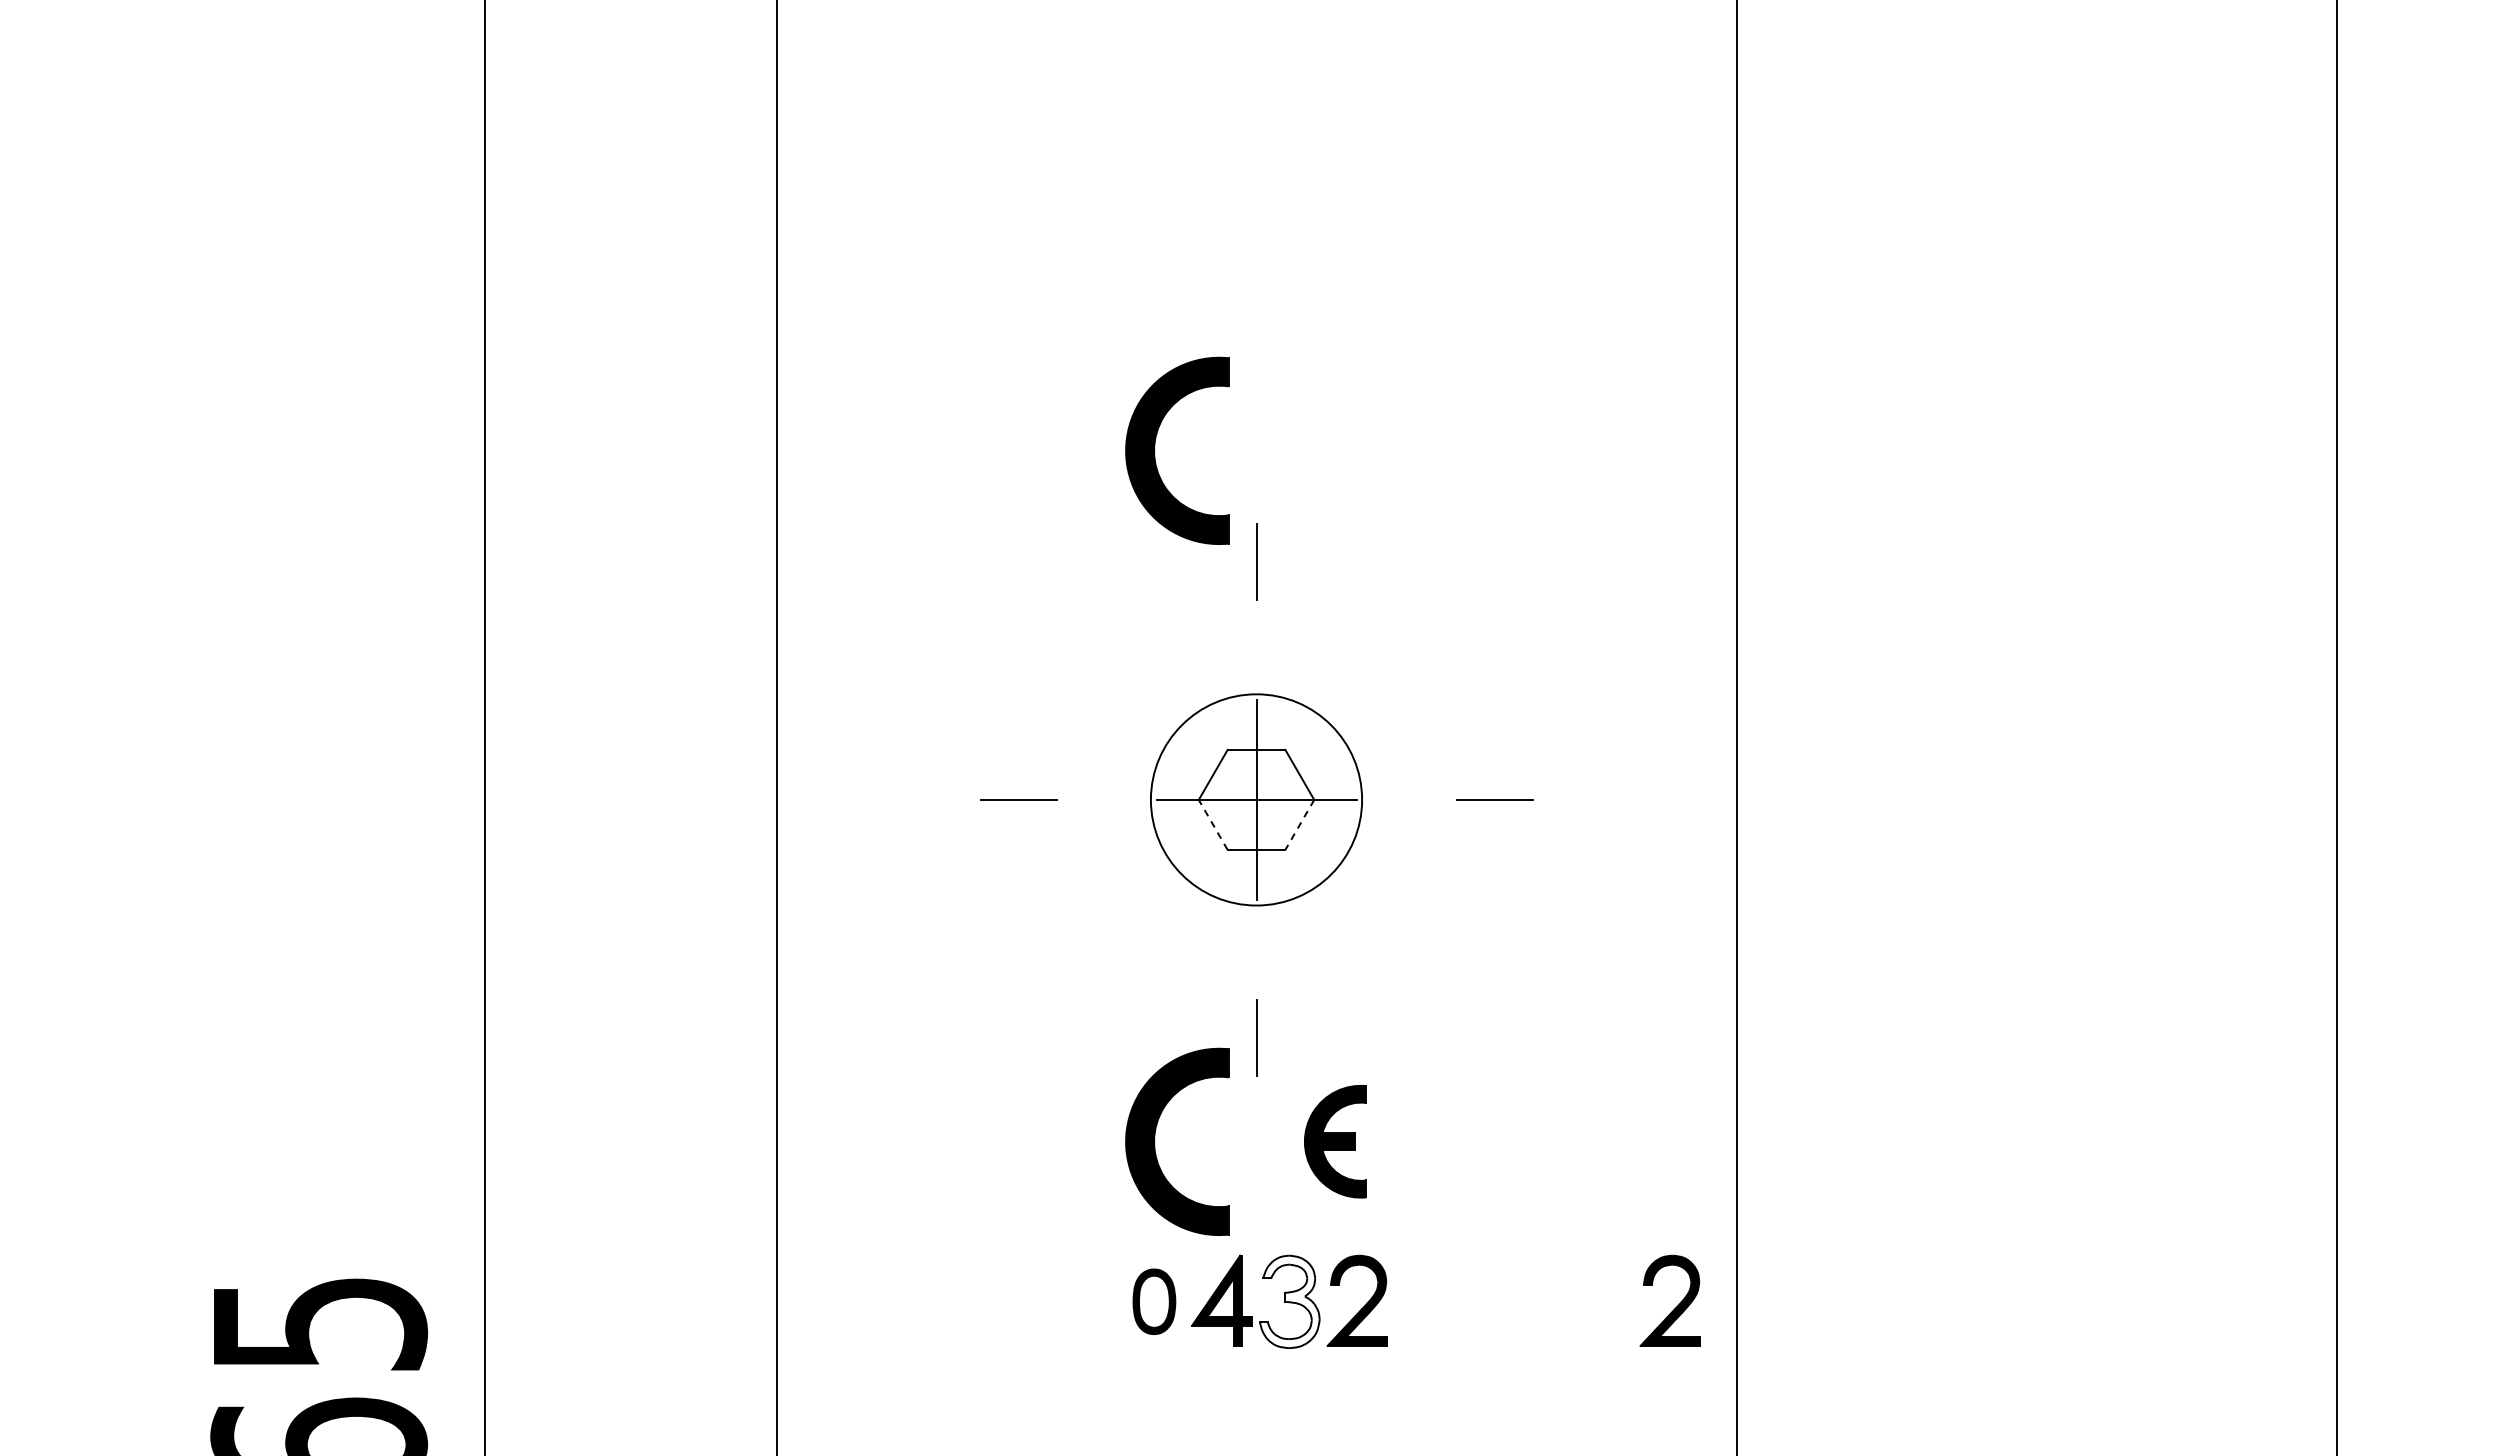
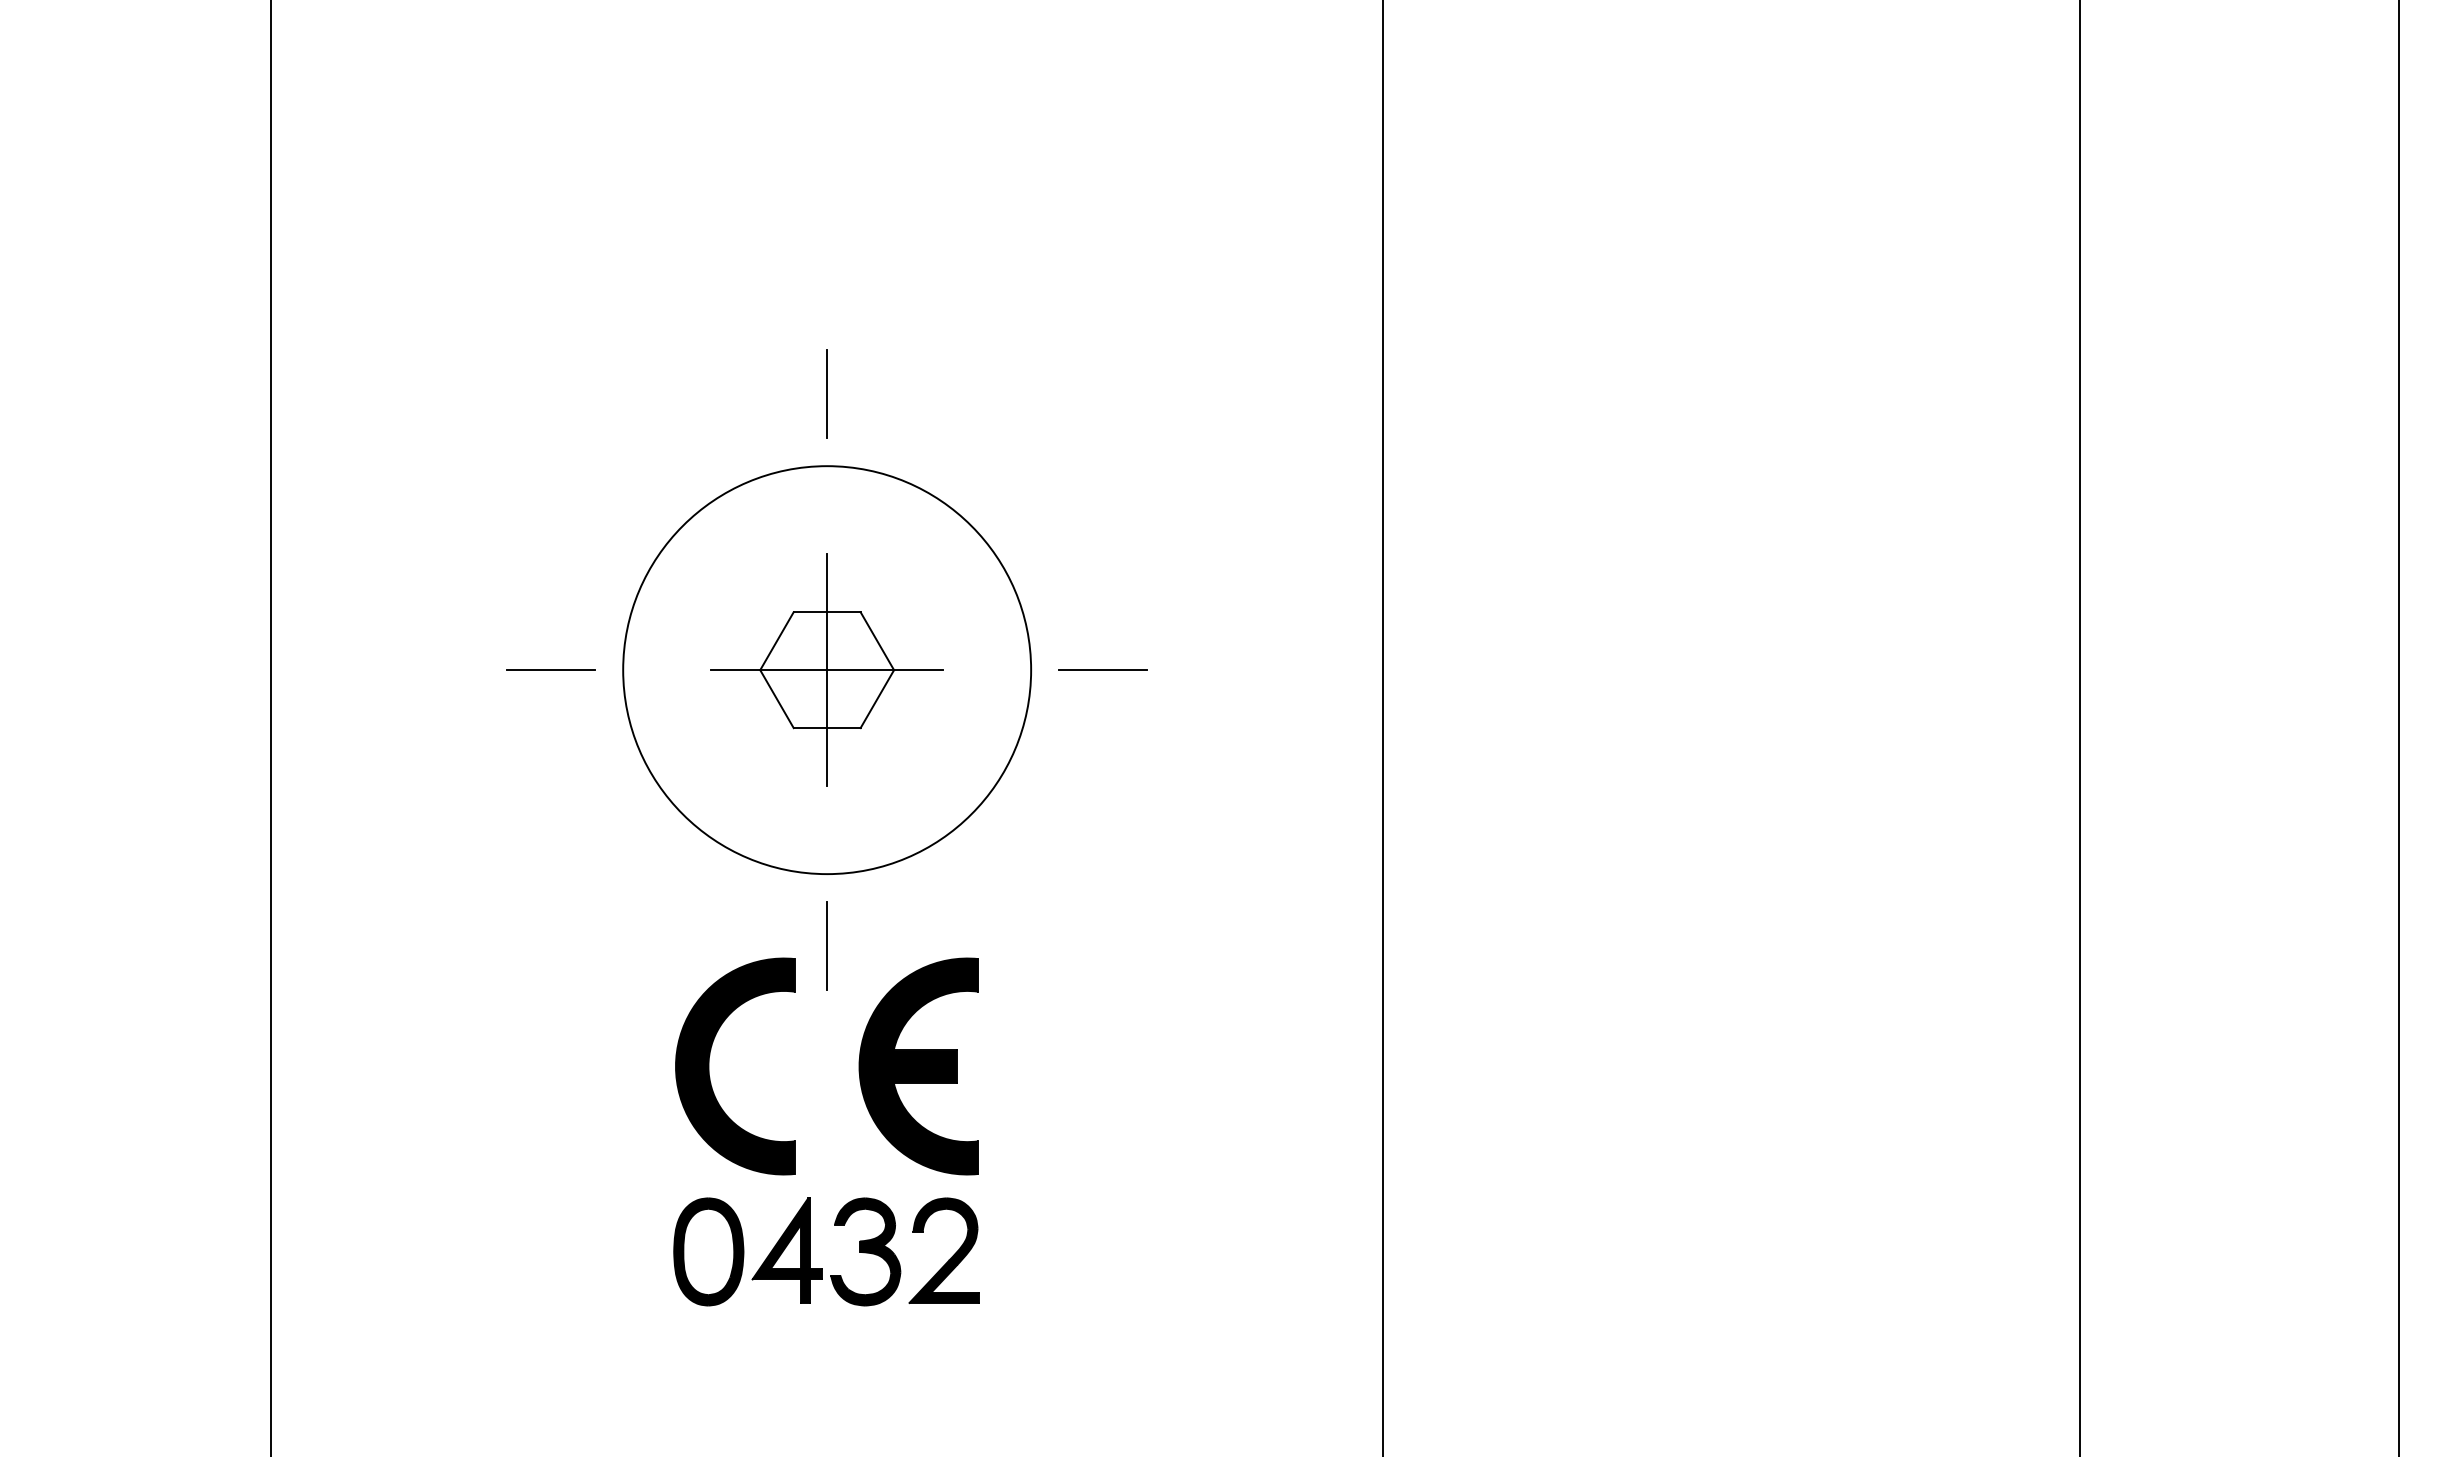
part: (1155, 446) -> (710, 260), removed
circle: (1256, 799) -> (827, 669), size x1.67
line: (1213, 824) -> (777, 698), dashed -> solid
line: (1299, 824) -> (876, 698), dashed -> solid
part: (1335, 1141) -> (918, 1066), size x1.67
part: (1154, 1301) -> (708, 1251), size x1.43
fill: (1289, 1301) -> (865, 1251), added
part: (1676, 1306) -> (1313, 1257), removed

